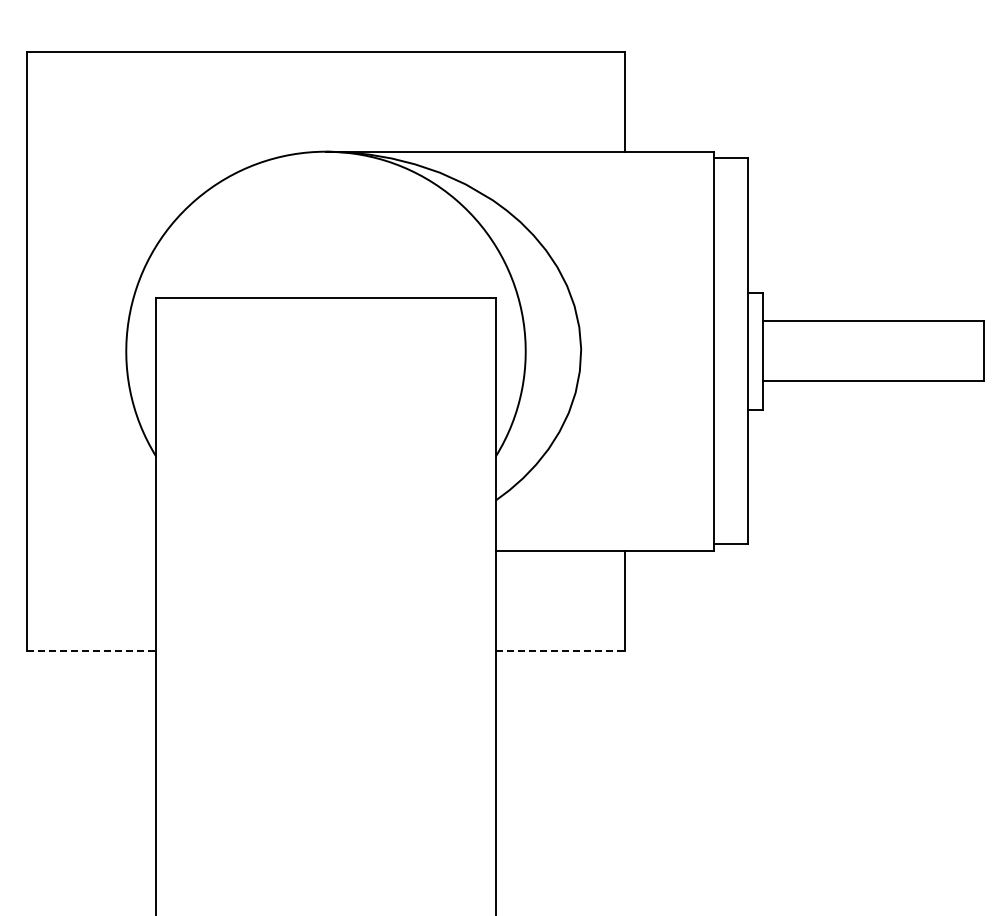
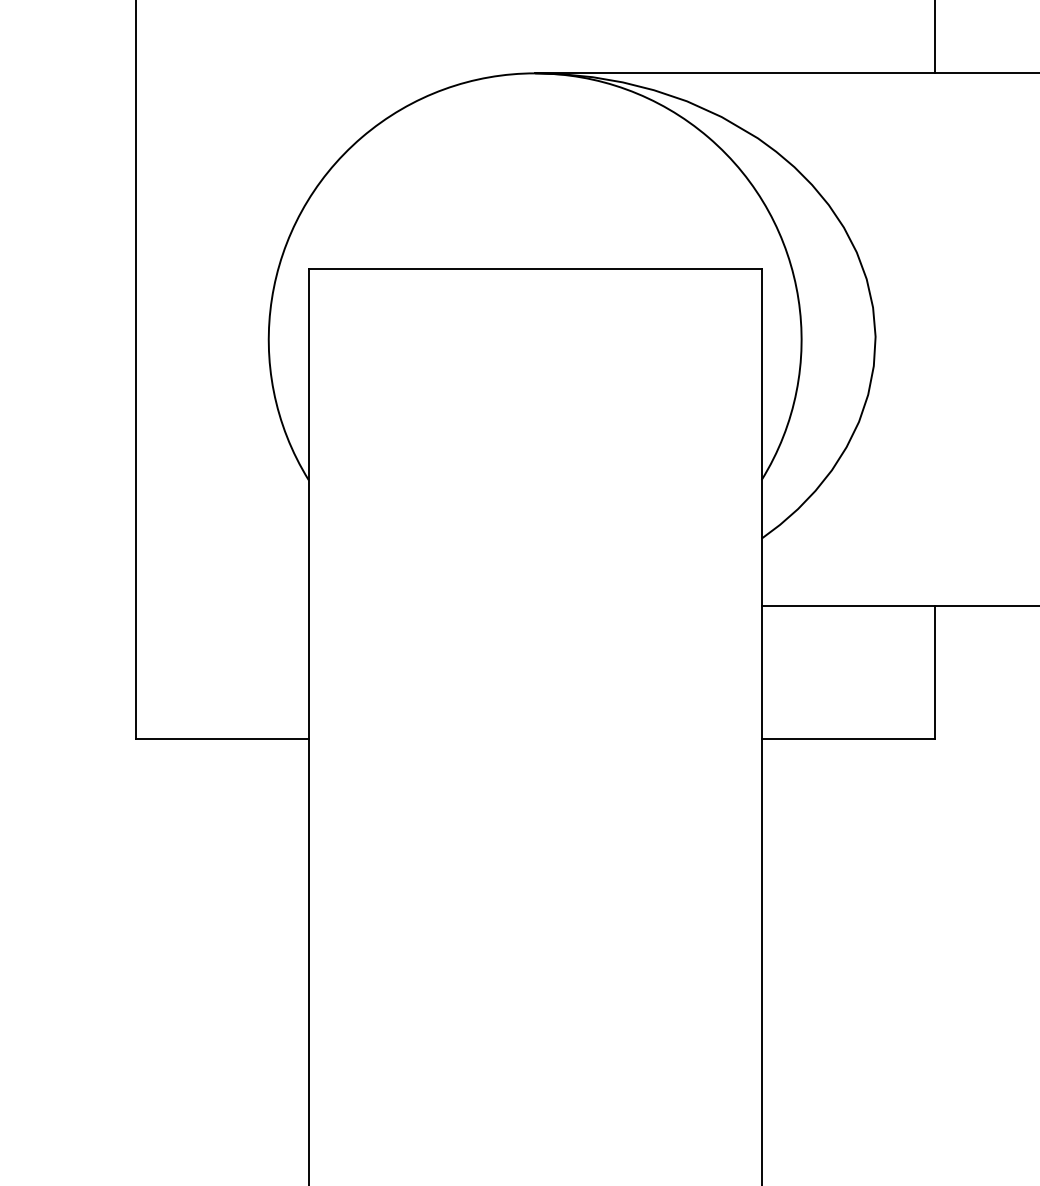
line: (91, 650) -> (222, 738), dashed -> solid
line: (560, 650) -> (847, 738), dashed -> solid

